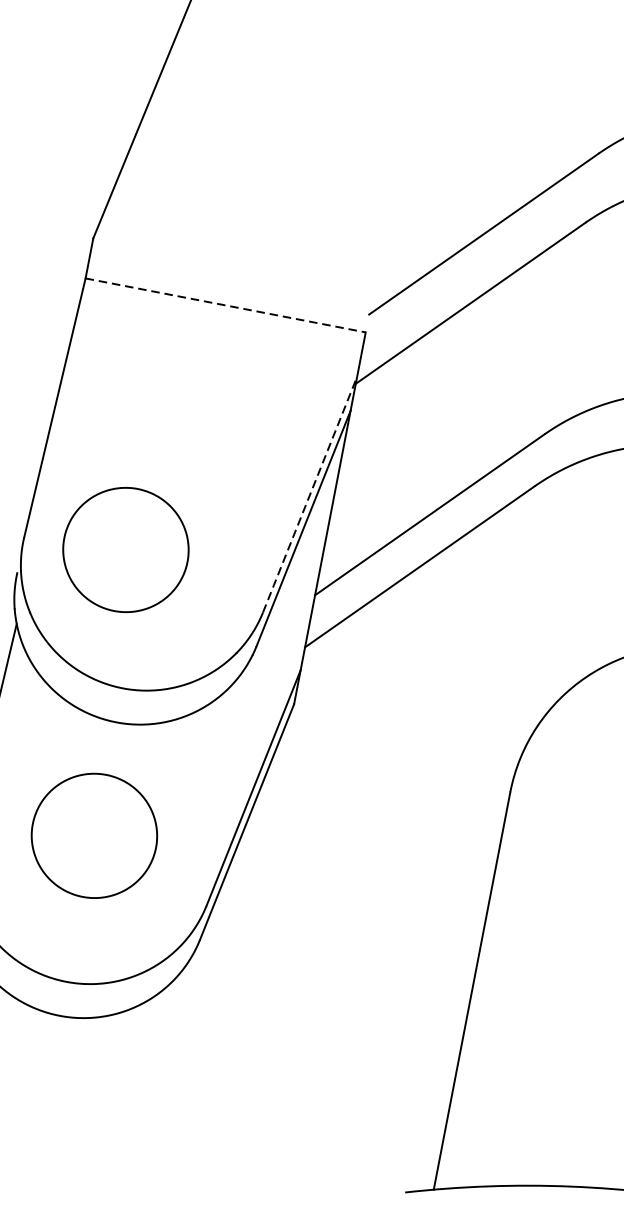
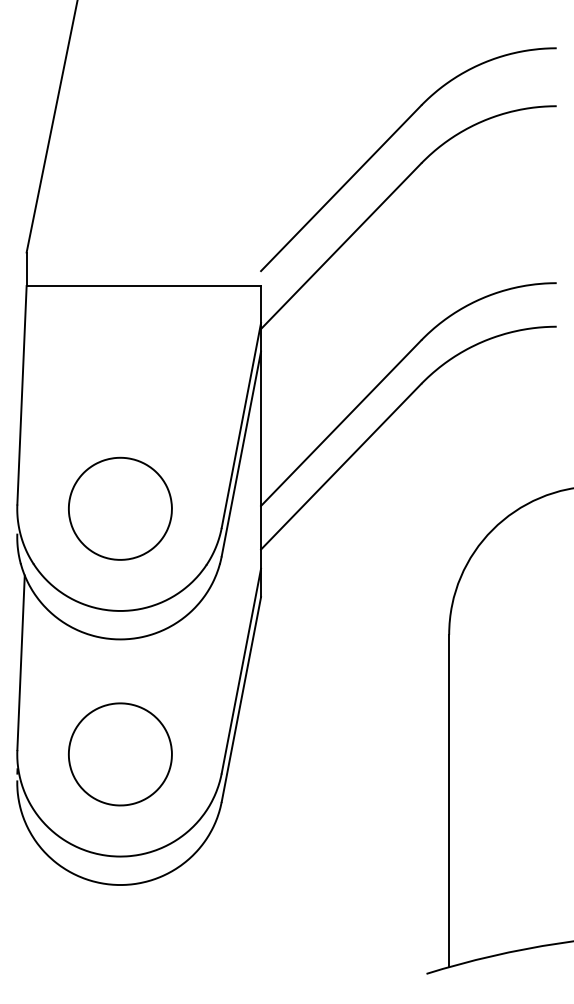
line: (226, 306) -> (144, 286), dashed -> solid
line: (310, 494) -> (241, 425), dashed -> solid
part: (126, 549) -> (120, 508), moved
part: (94, 835) -> (120, 754), moved

